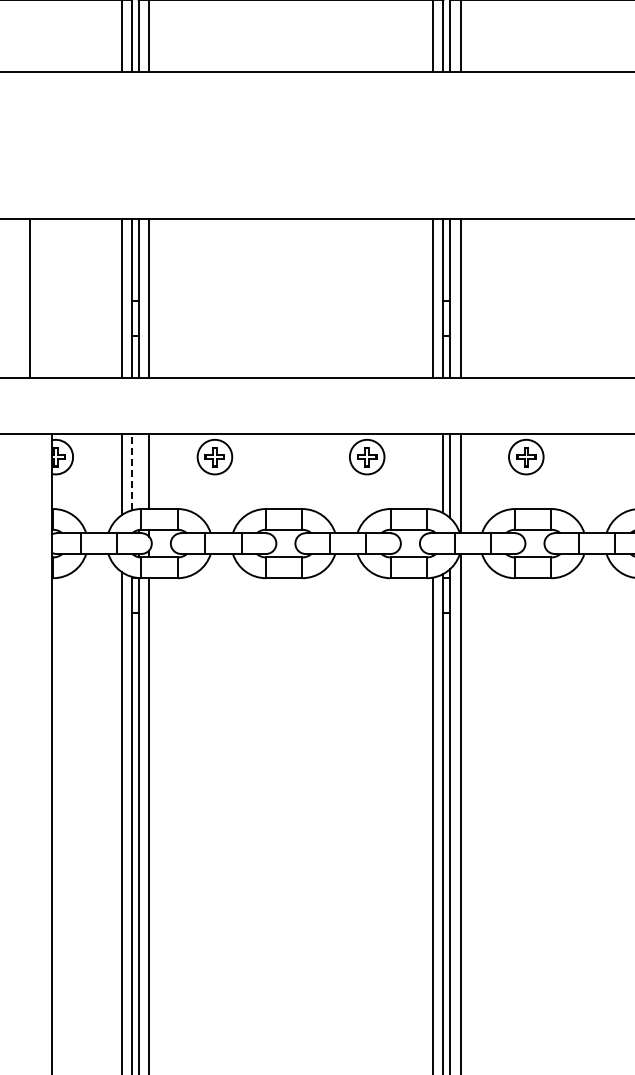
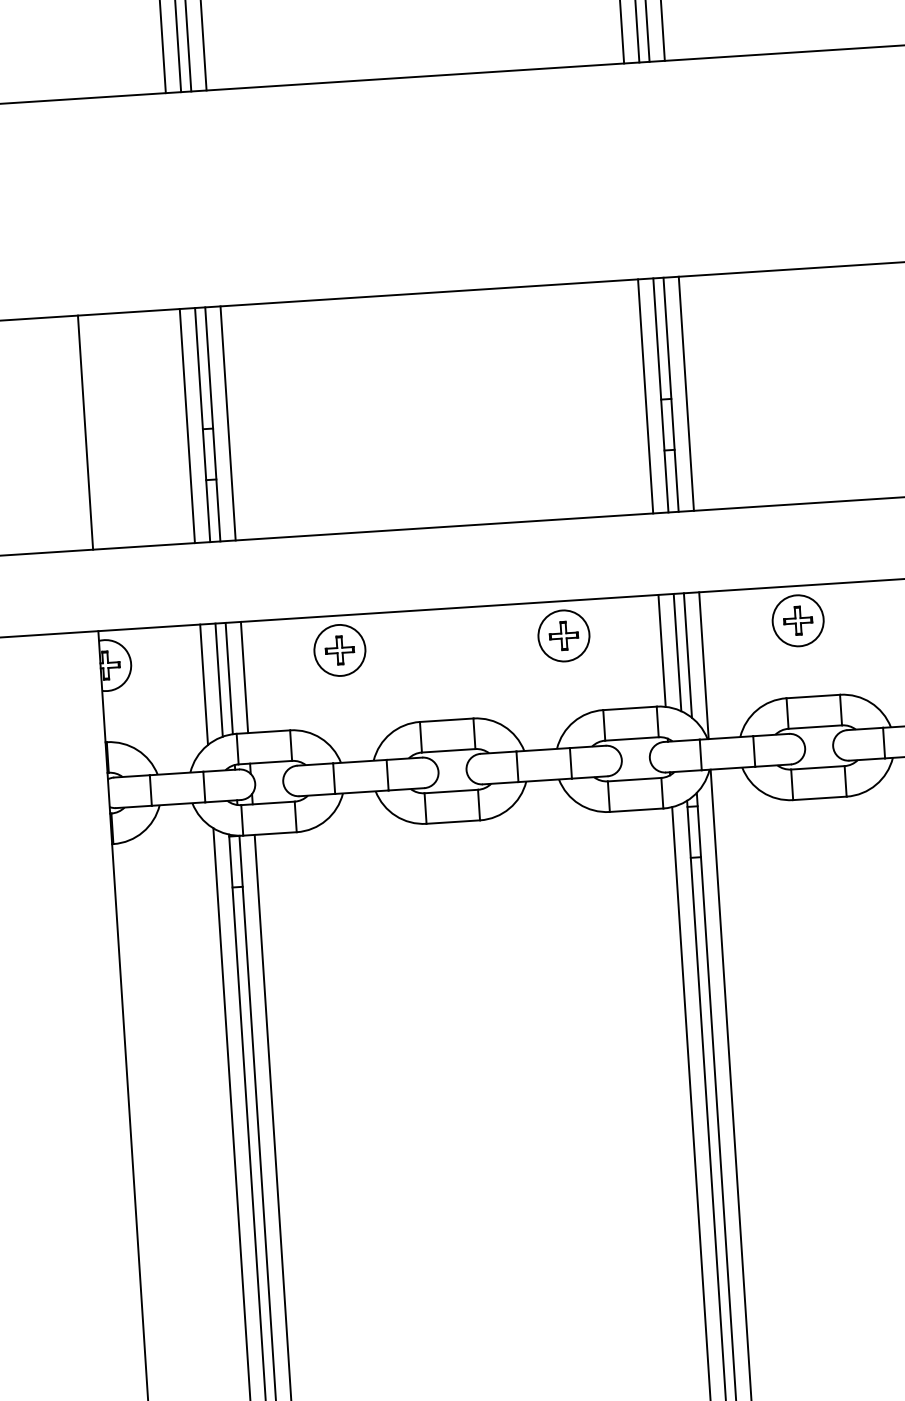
line: (30, 298) -> (85, 432), moved
line: (131, 471) -> (218, 679), dashed -> solid
line: (138, 471) -> (228, 678), added
line: (432, 471) -> (661, 650), added

